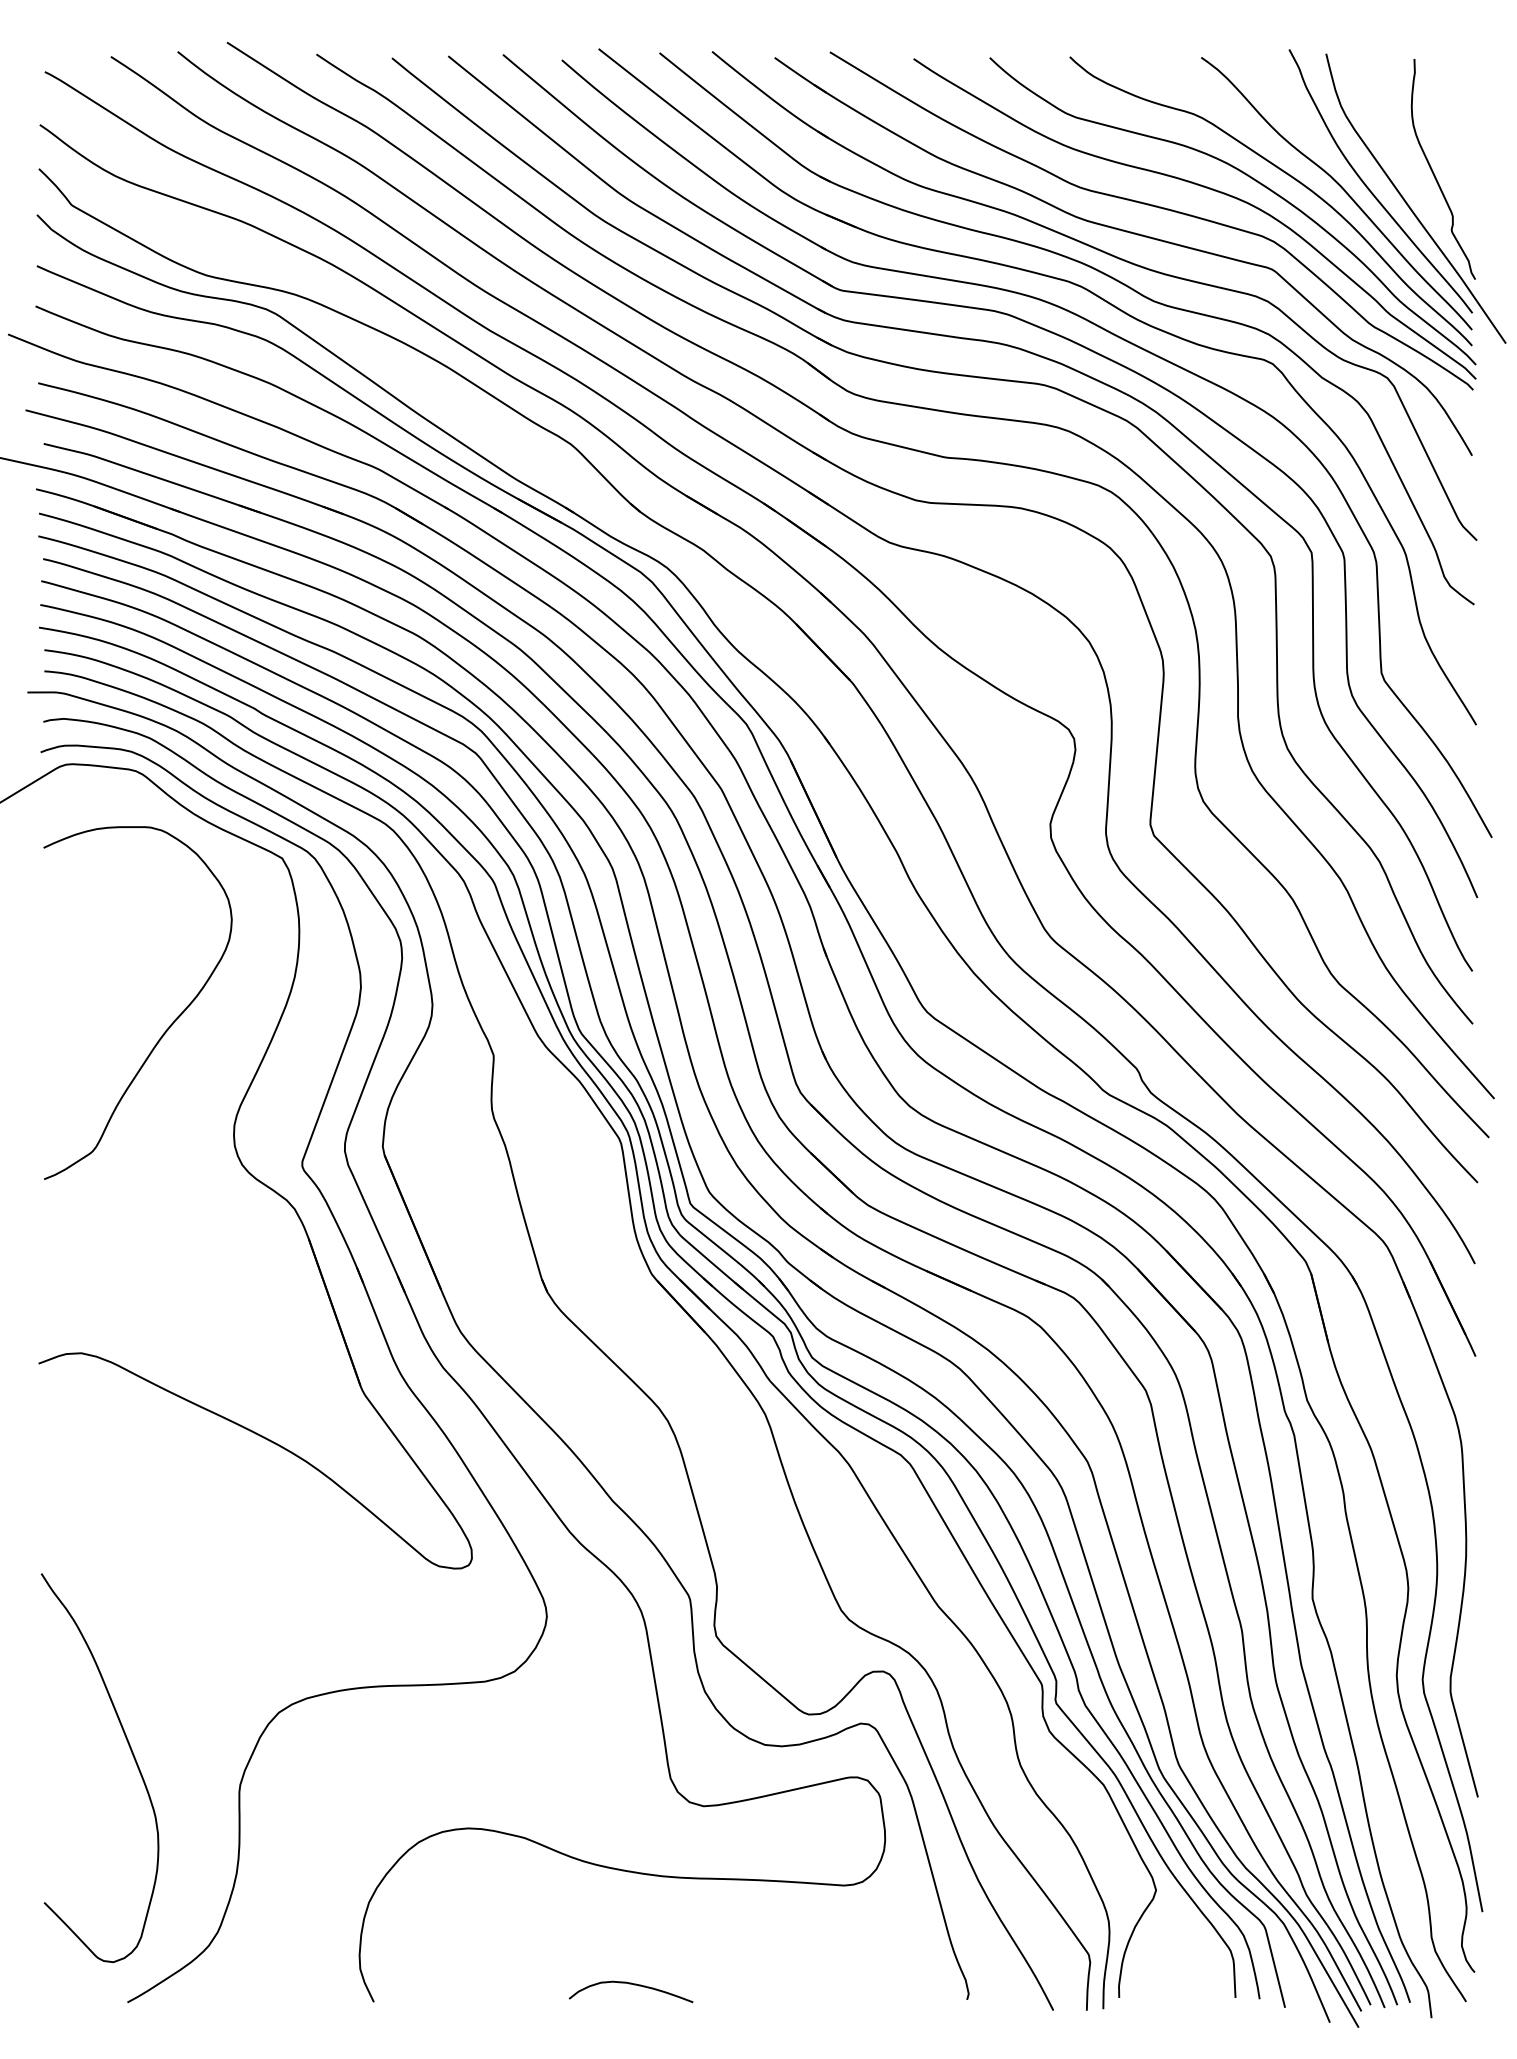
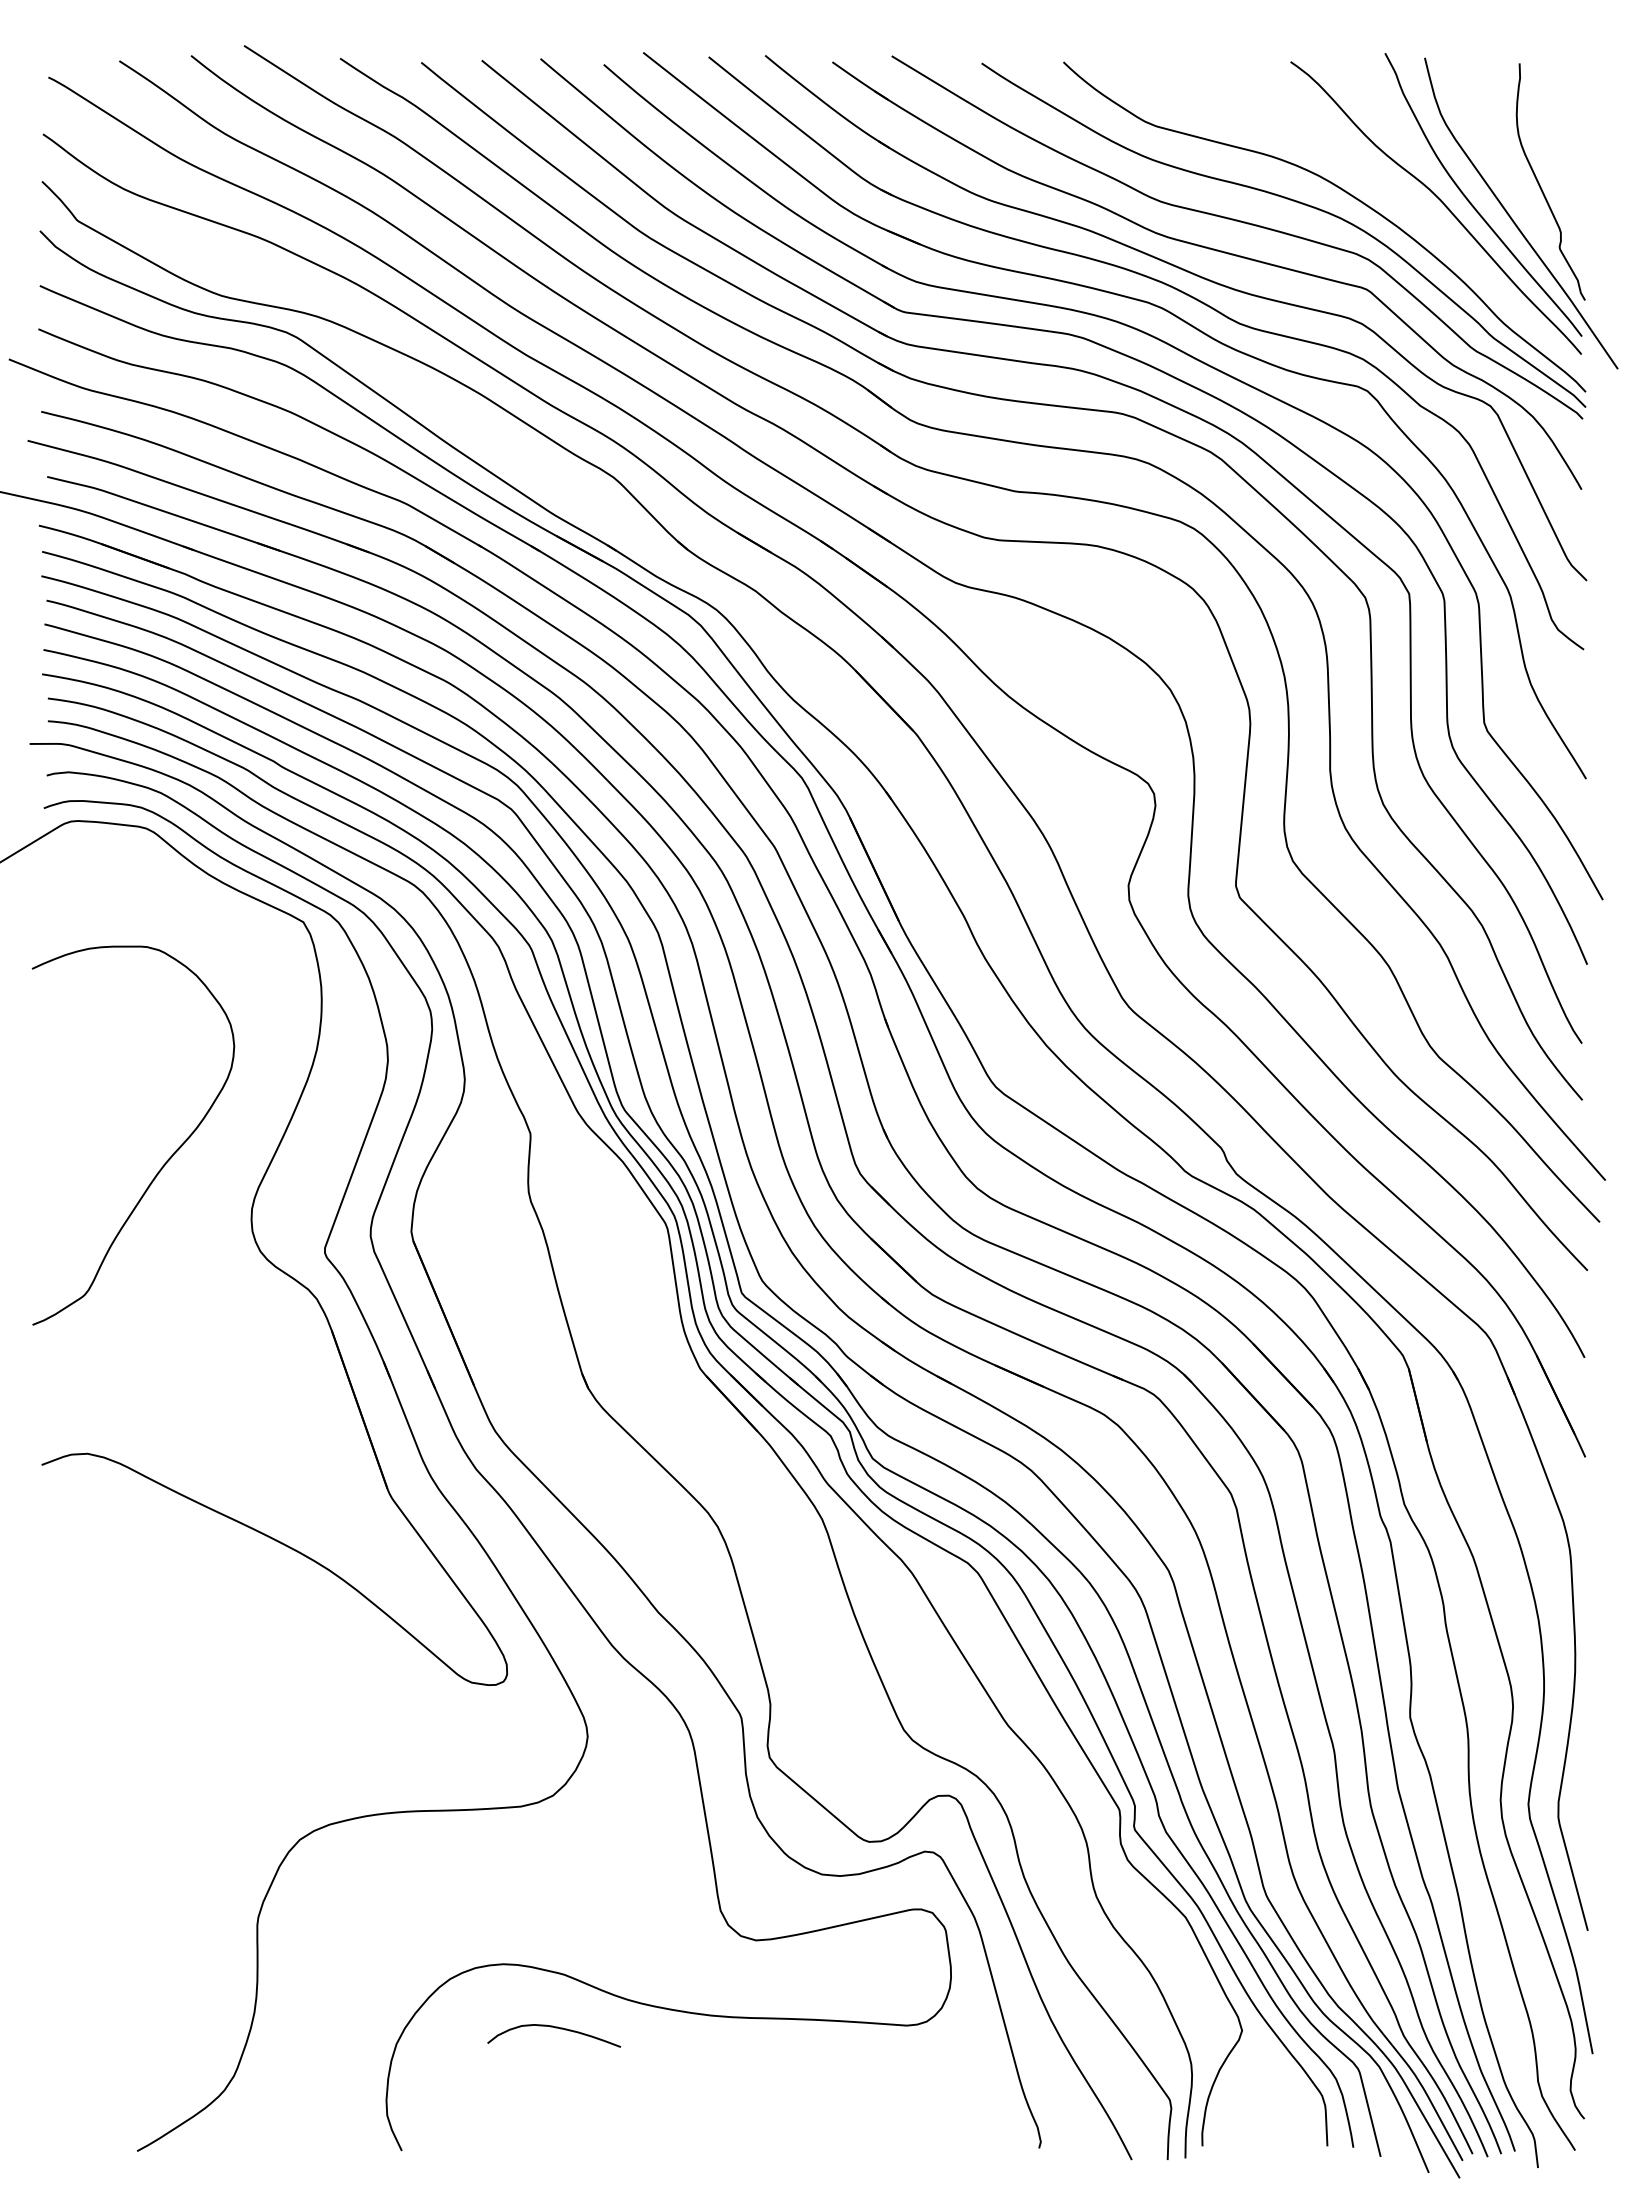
curve: (1287, 175) -> (1383, 188), removed
curve: (169, 1025) -> (167, 1159), moved
curve: (131, 1753) -> (141, 1883), removed
curve: (632, 1985) -> (555, 2028), moved

